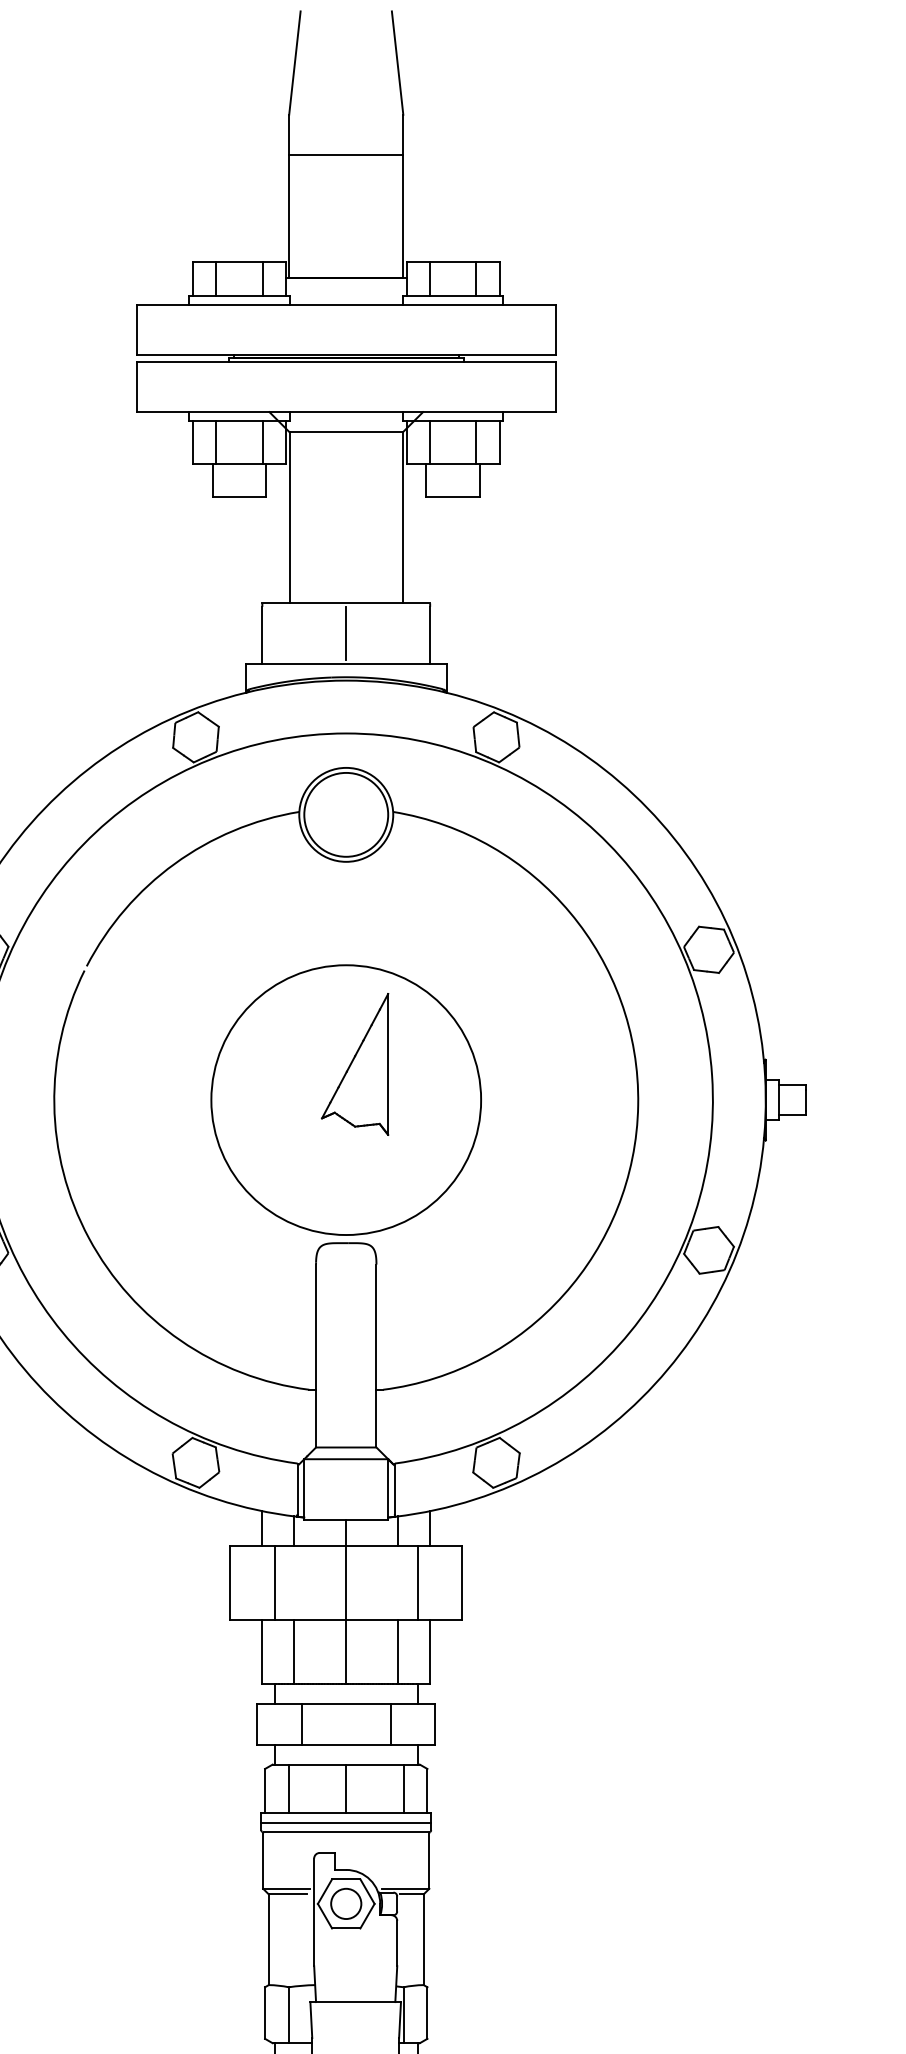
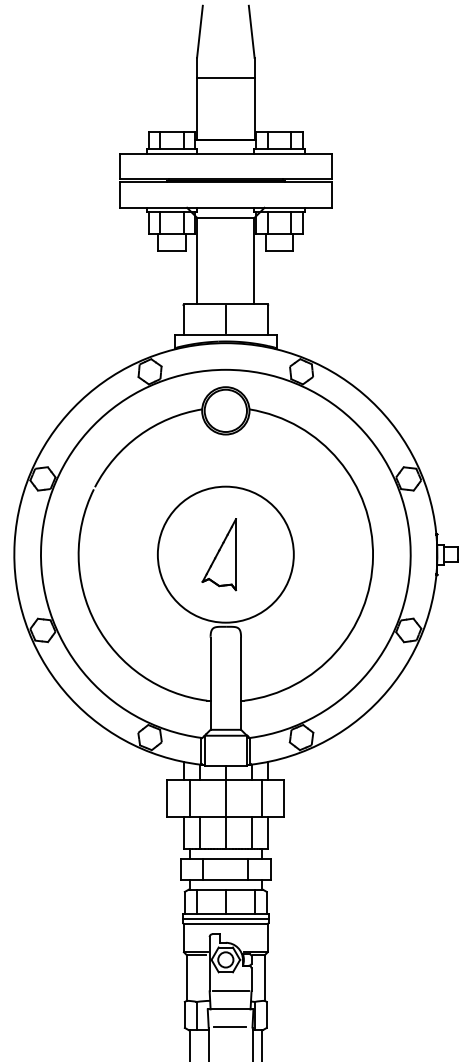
part: (355, 1064) -> (219, 554), moved
line: (355, 1966) -> (230, 991), added
line: (355, 2037) -> (230, 1027), added

